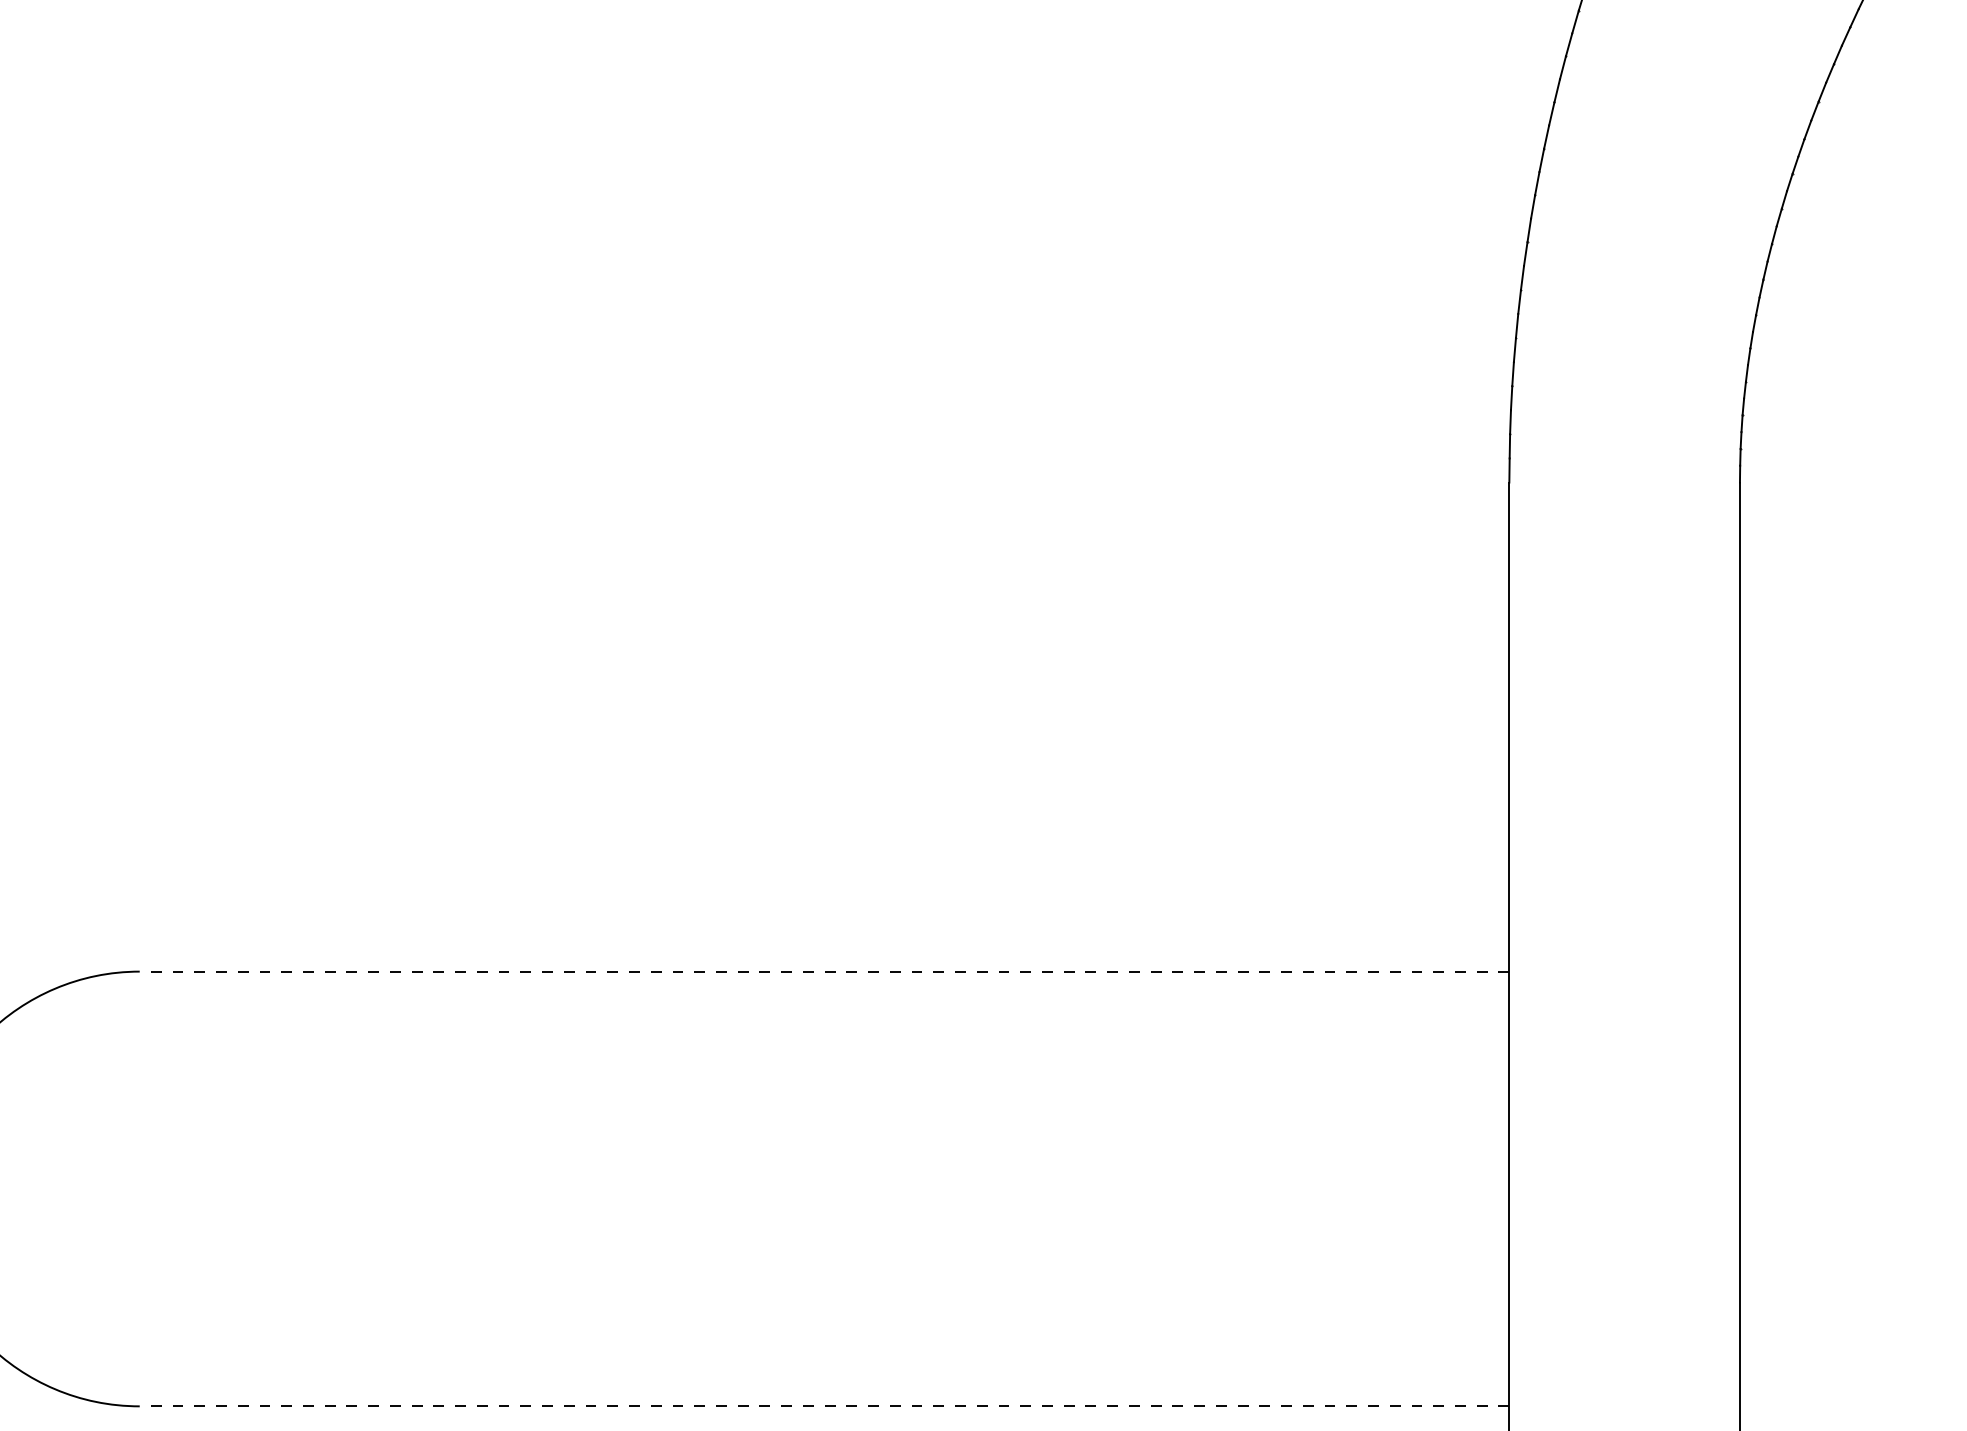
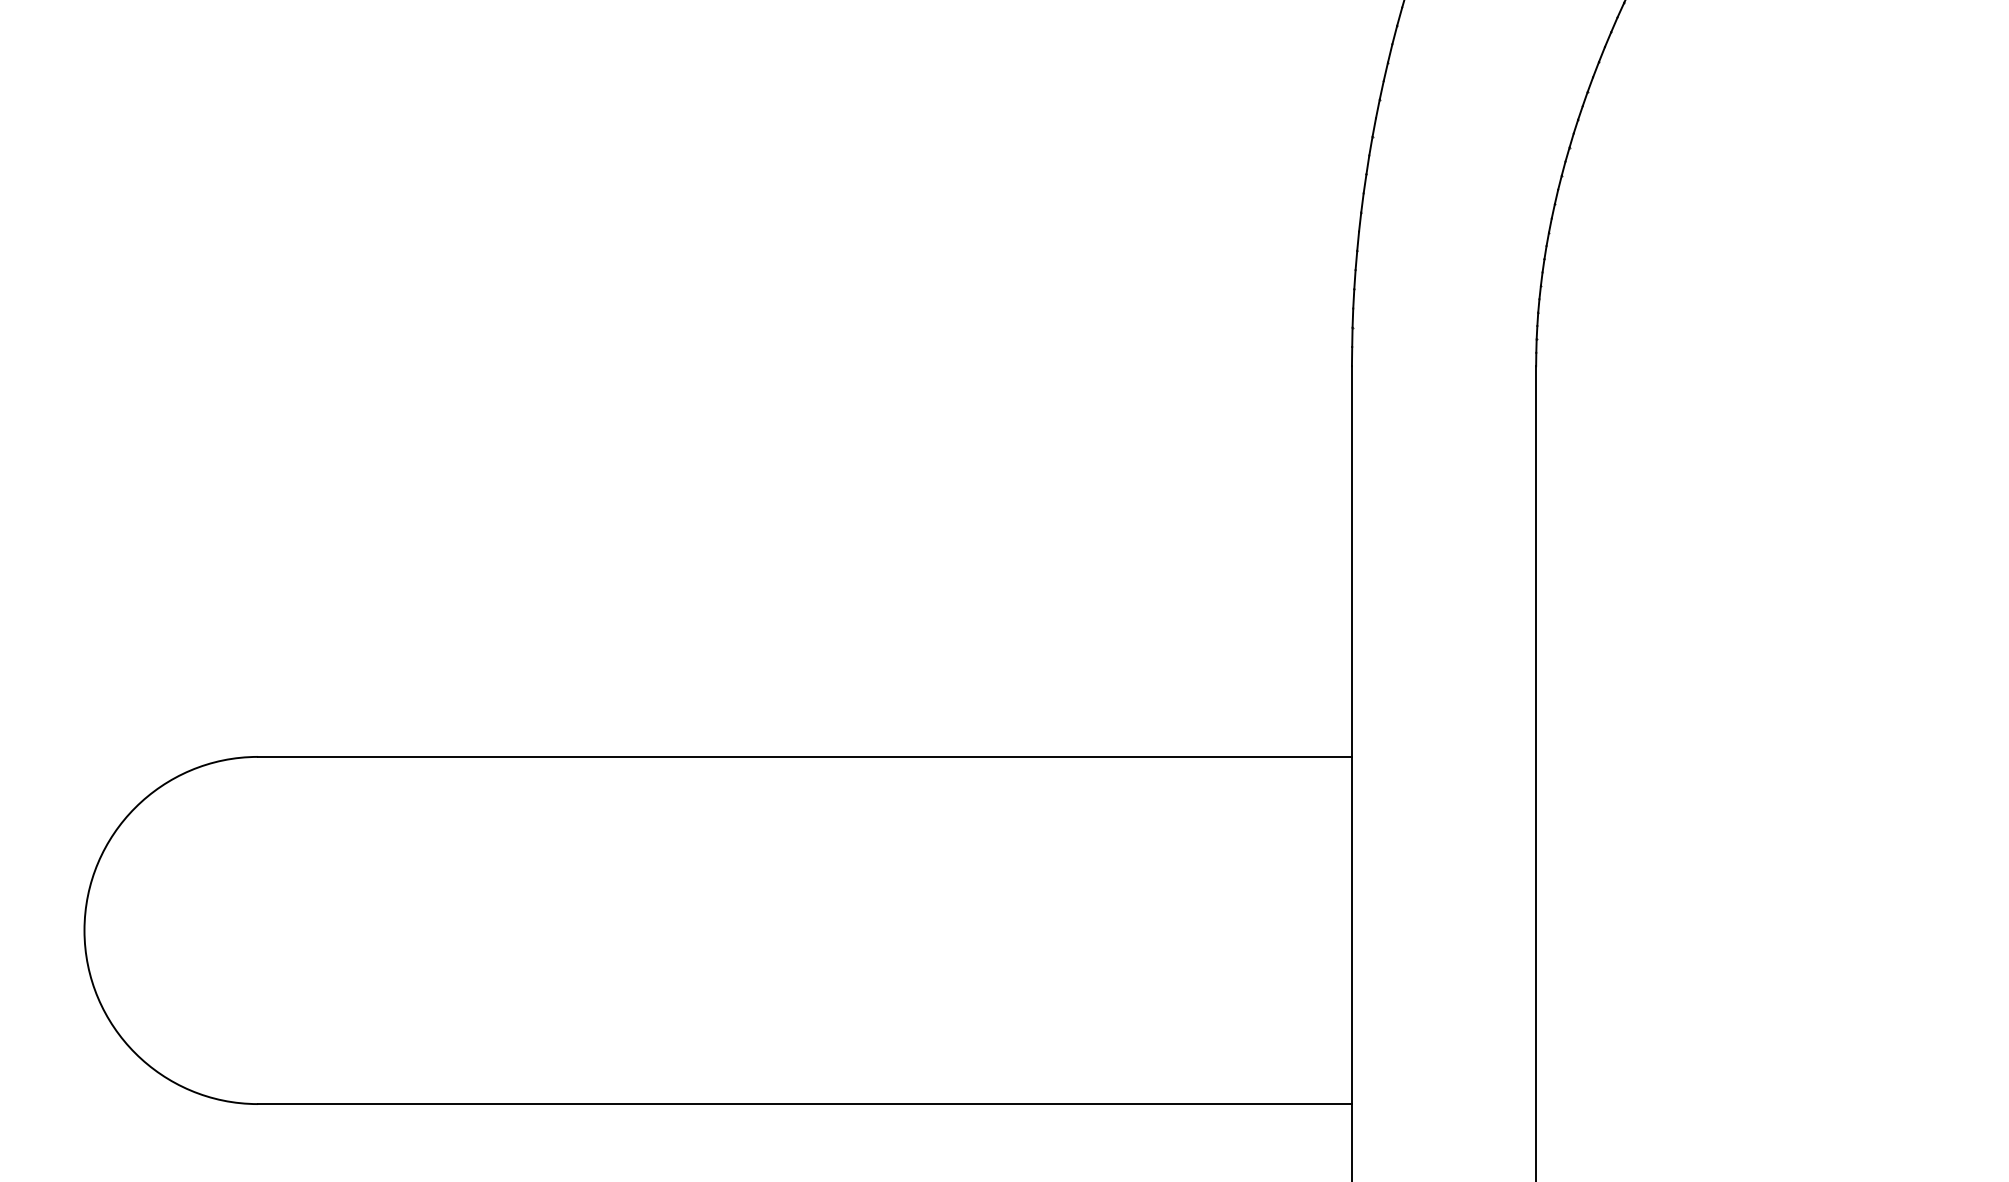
line: (825, 971) -> (805, 756), dashed -> solid
line: (825, 1406) -> (805, 1104), dashed -> solid

